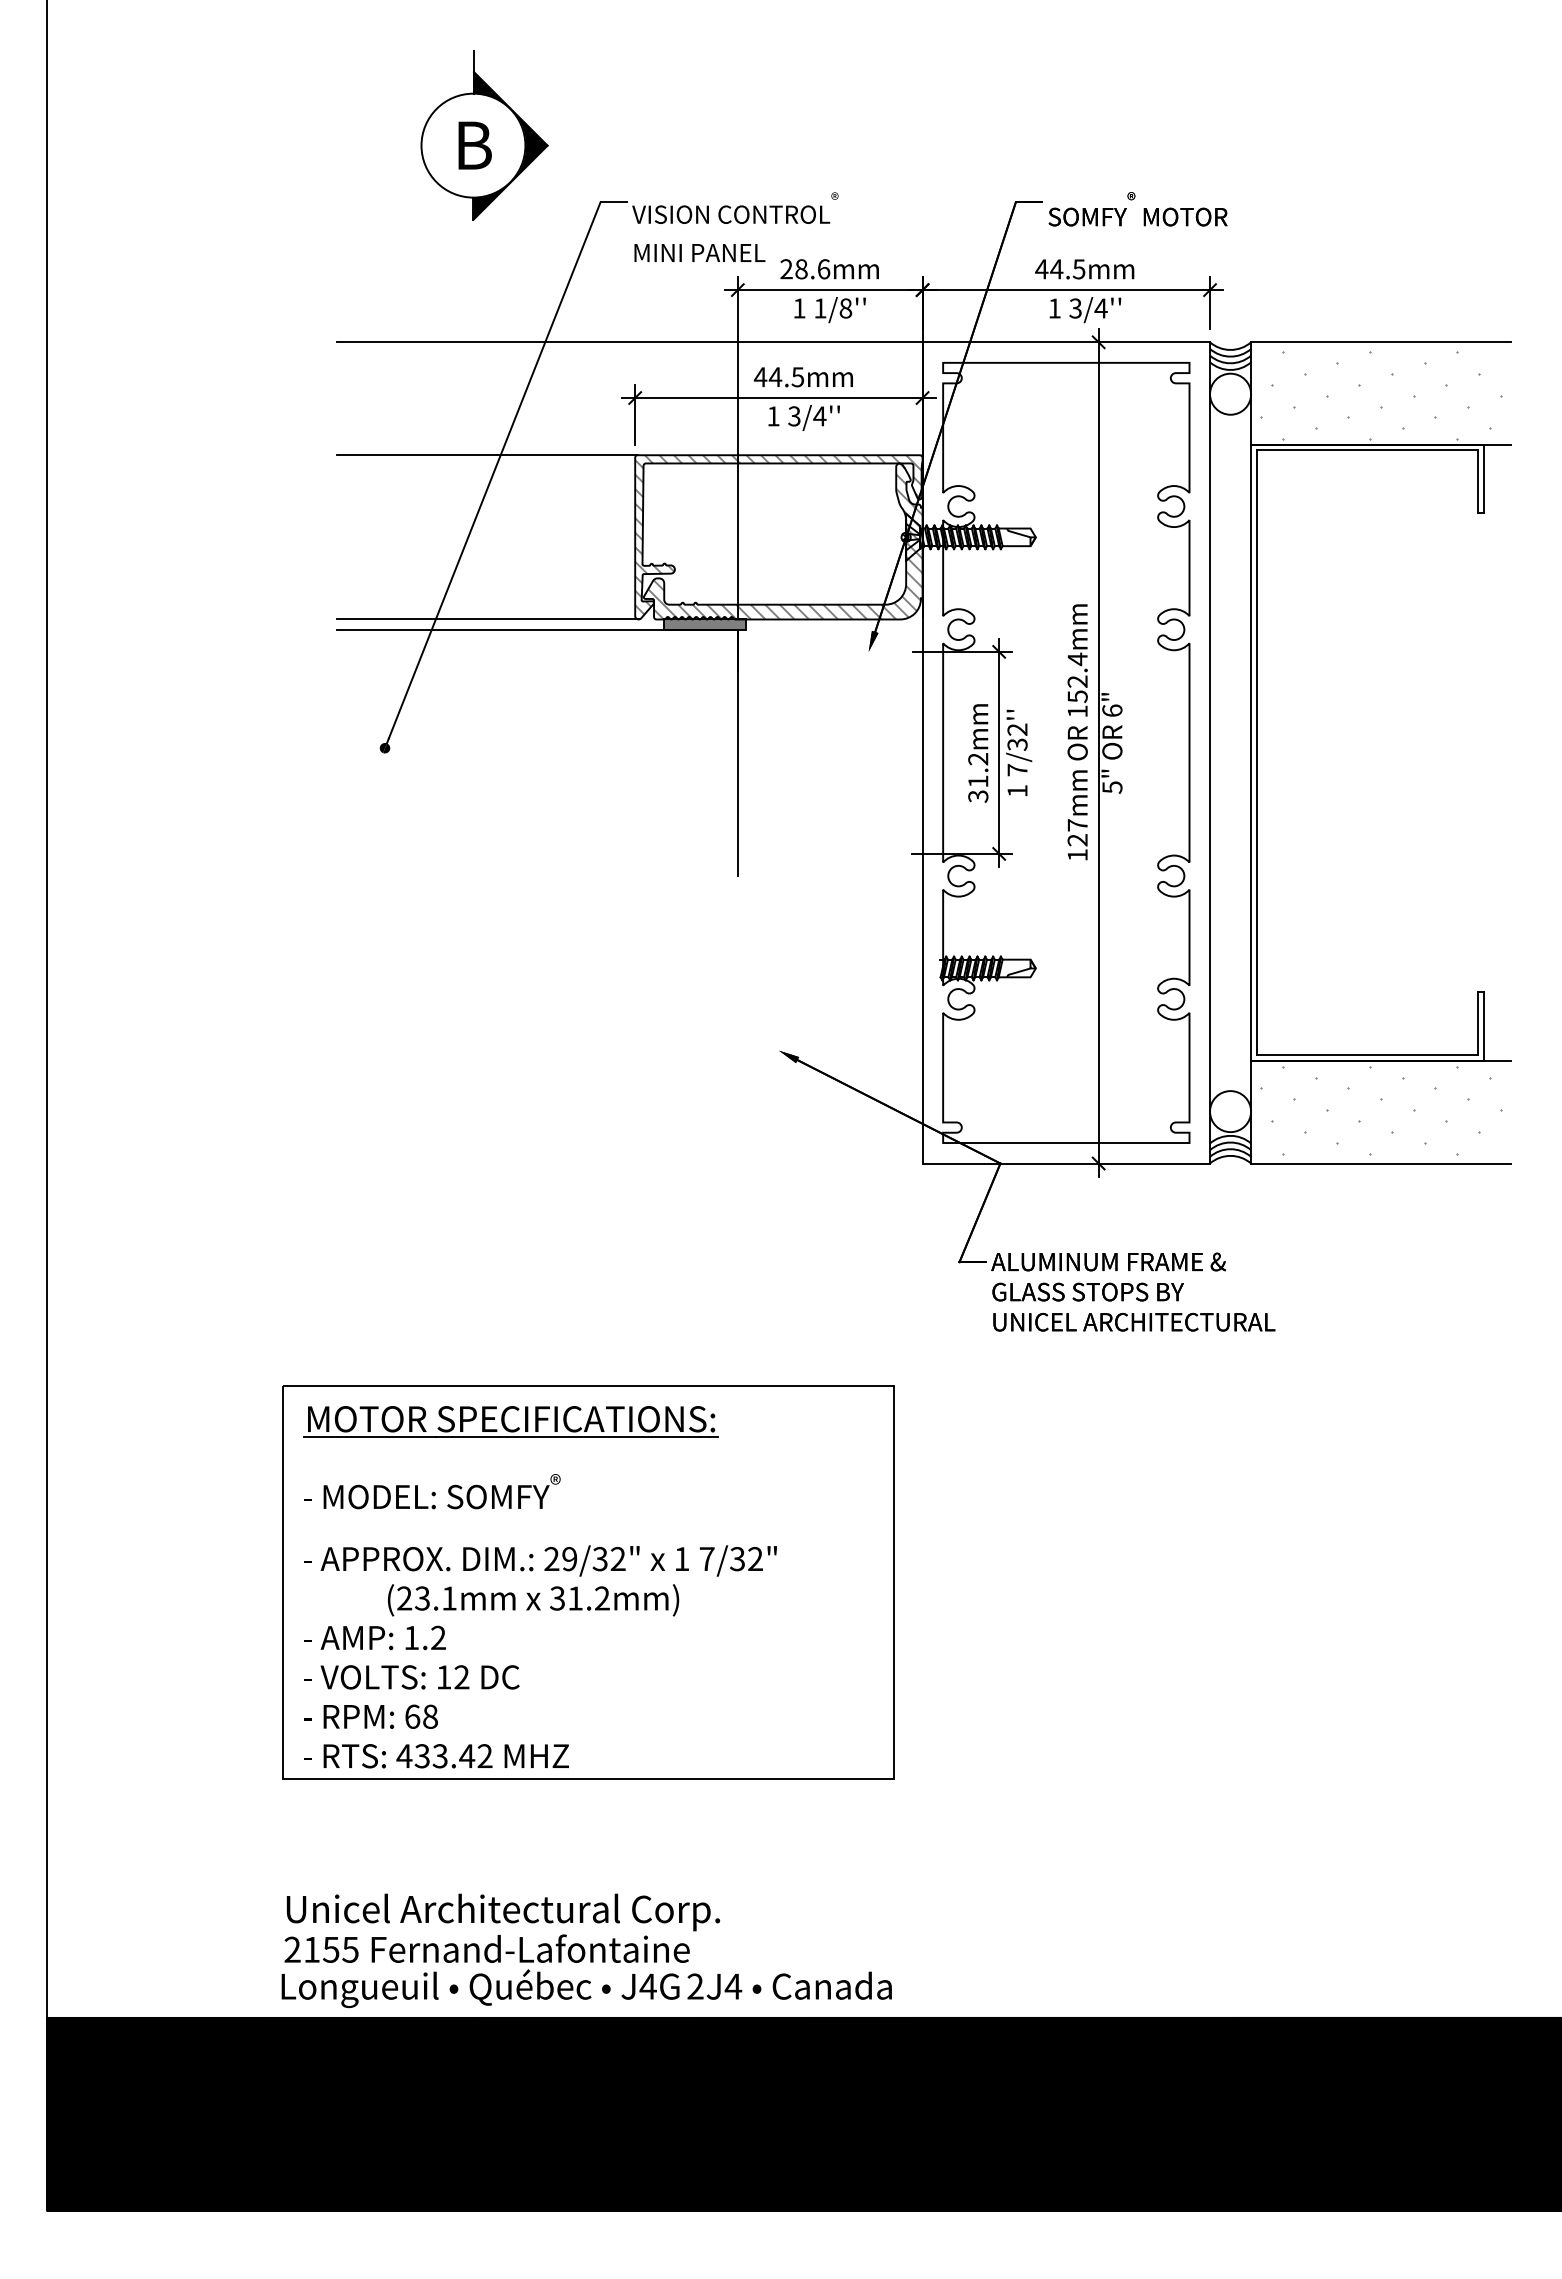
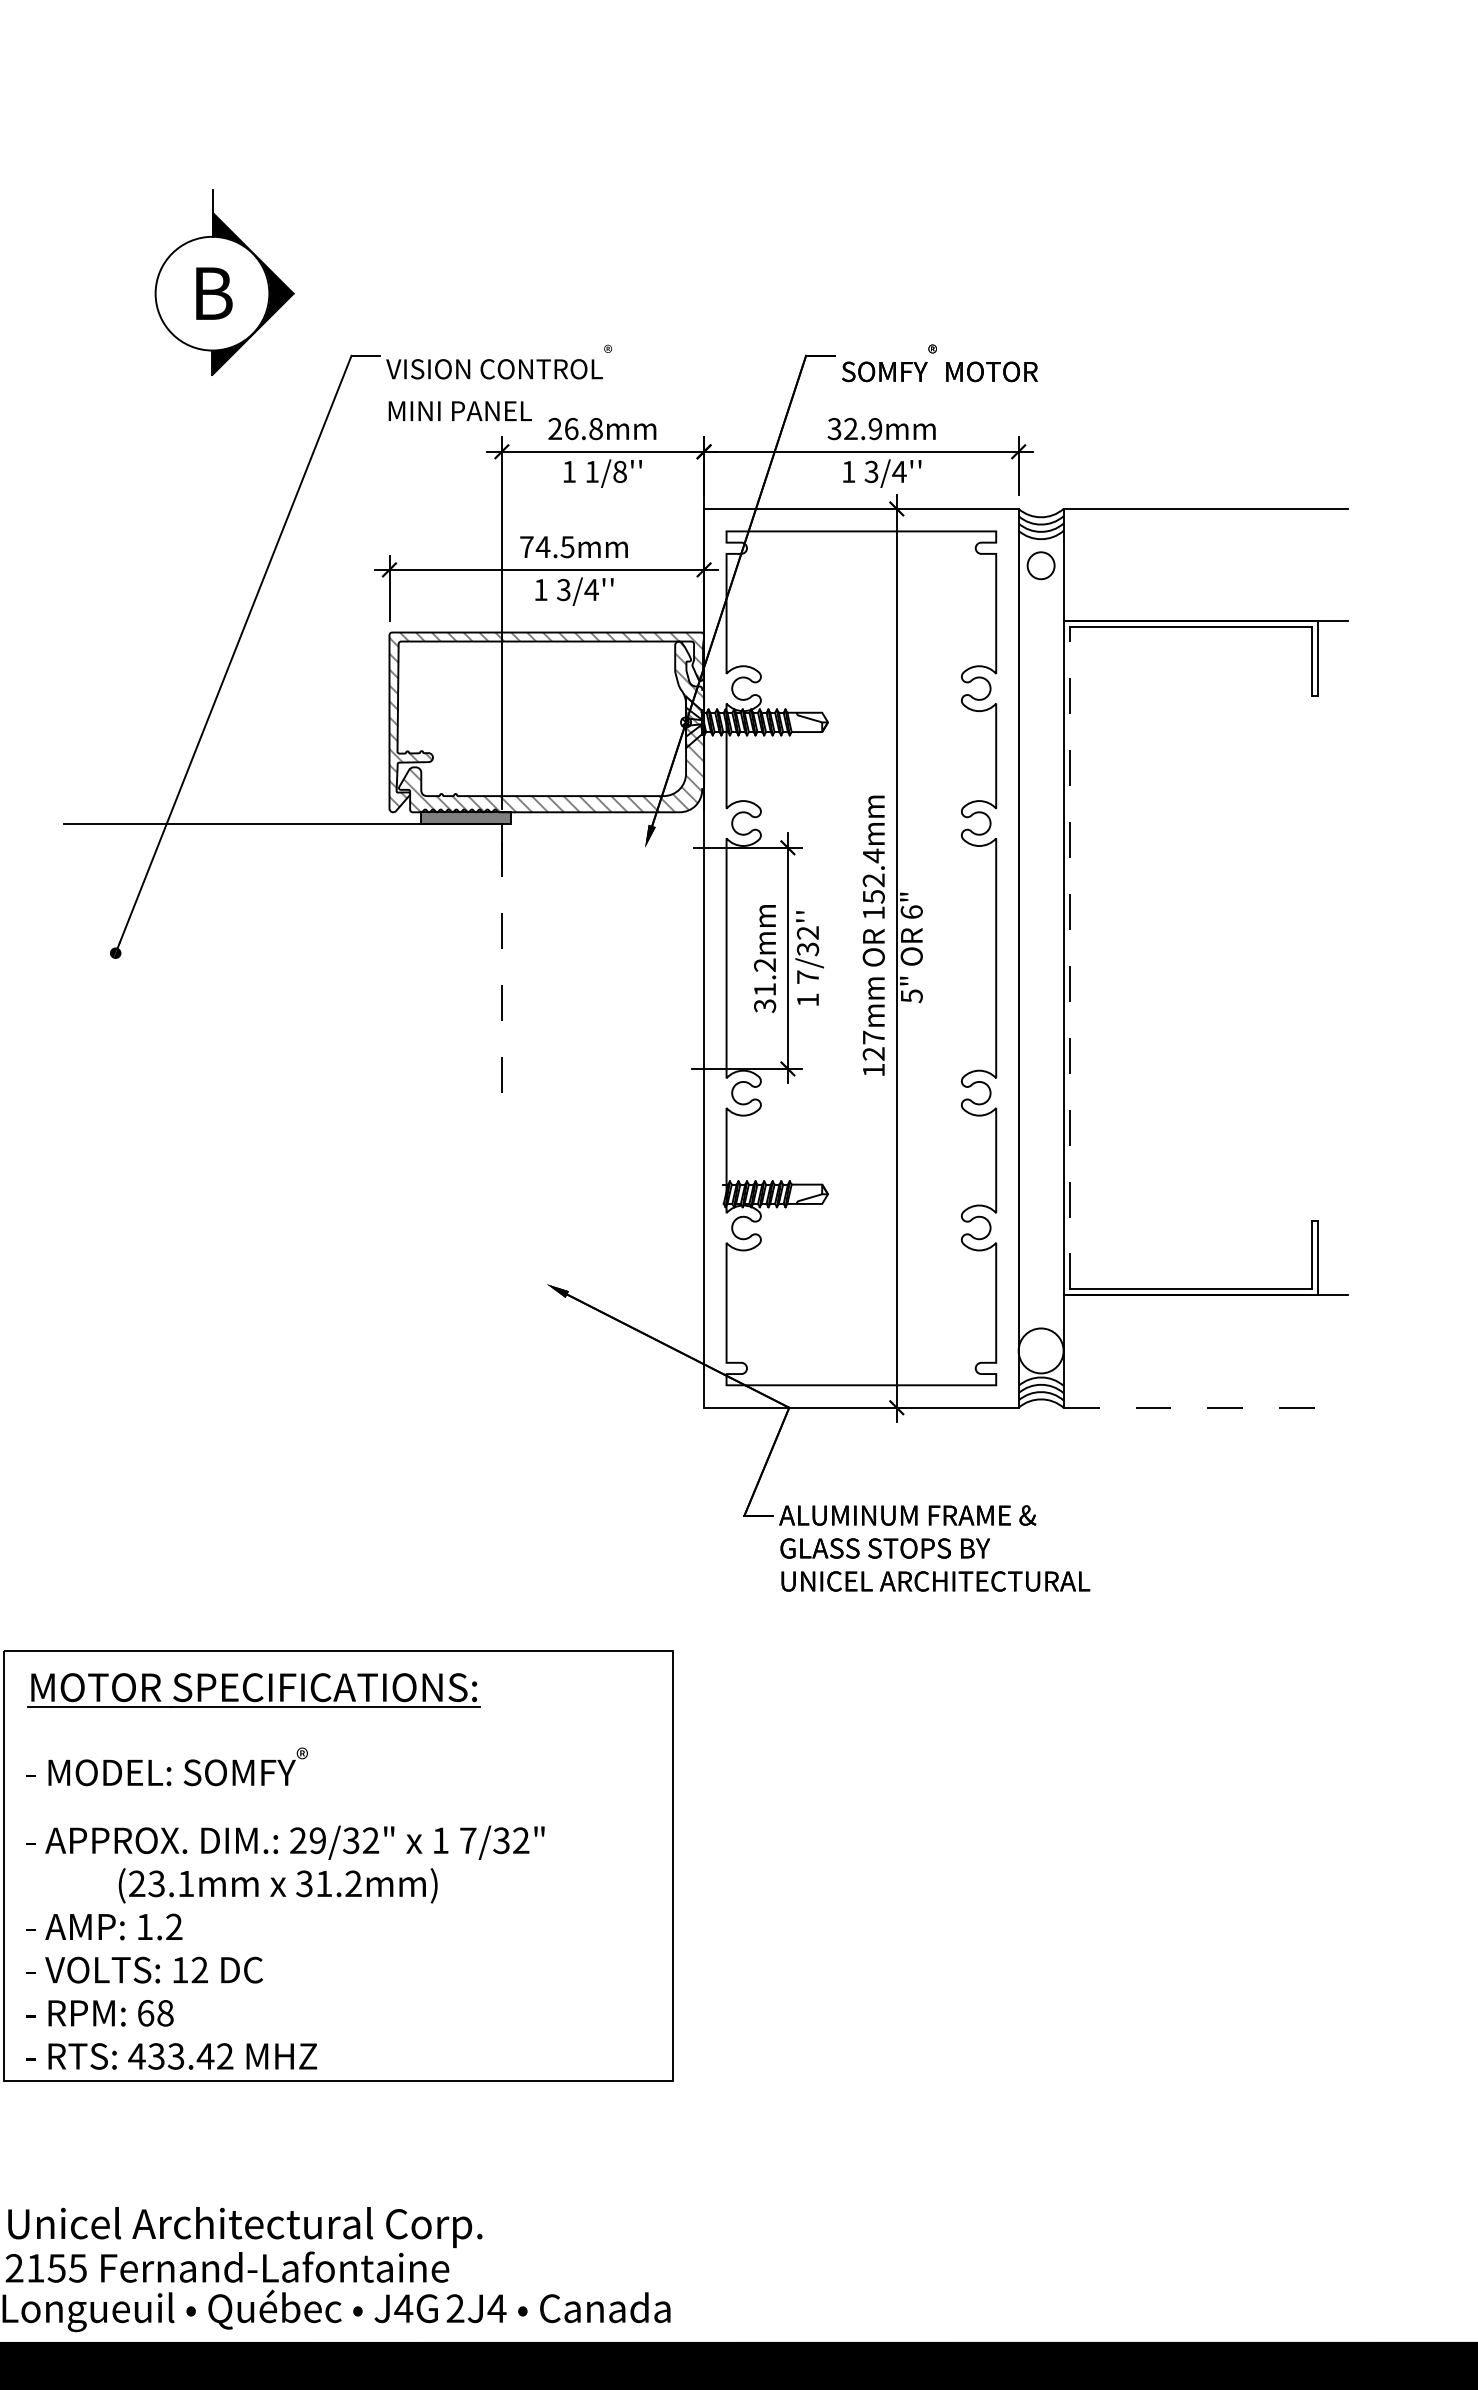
text: (812, 269) -> (583, 429), 28.6mm -> 26.8mm
text: (1060, 269) -> (855, 429), 44.5mm -> 32.9mm
line: (629, 342) -> (383, 509), removed
text: (760, 376) -> (526, 546), 44.5mm -> 74.5mm
circle: (1230, 393) -> (1041, 564), size x0.6
hatch: (1380, 395) -> (1205, 567), removed
line: (487, 455) -> (227, 632), removed
line: (487, 619) -> (227, 812), removed
line: (737, 752) -> (501, 957), solid -> dashed
line: (1256, 752) -> (1069, 957), solid -> dashed
hatch: (1380, 1109) -> (1205, 1348), removed
line: (1380, 1163) -> (1205, 1407), solid -> dashed

